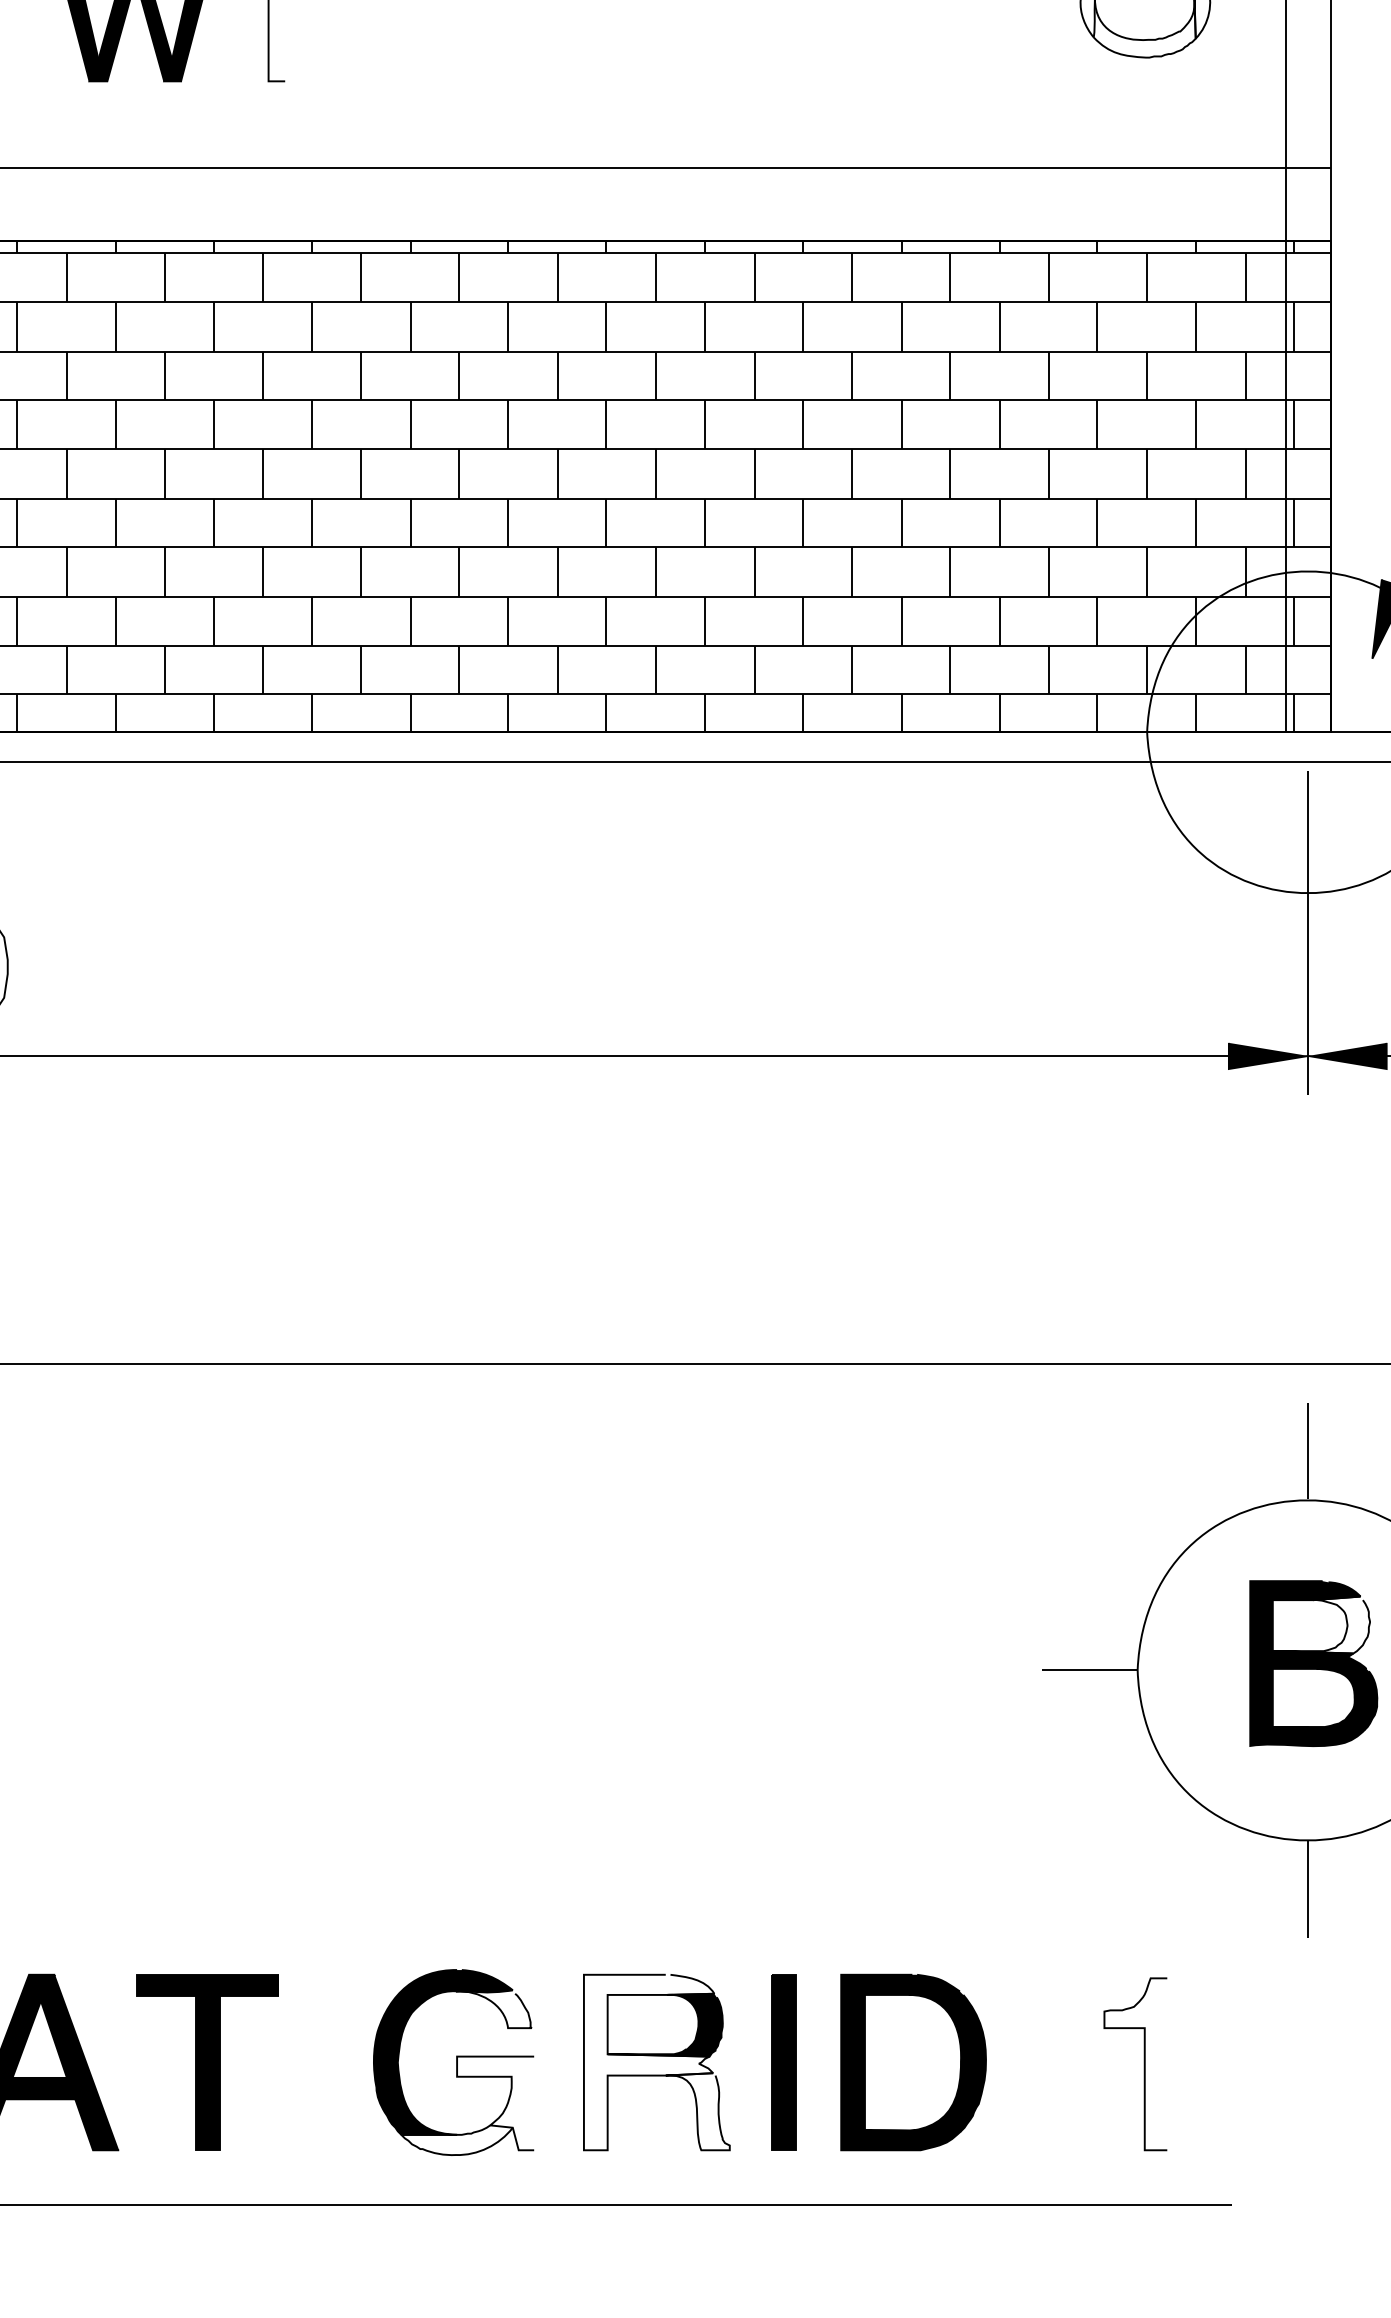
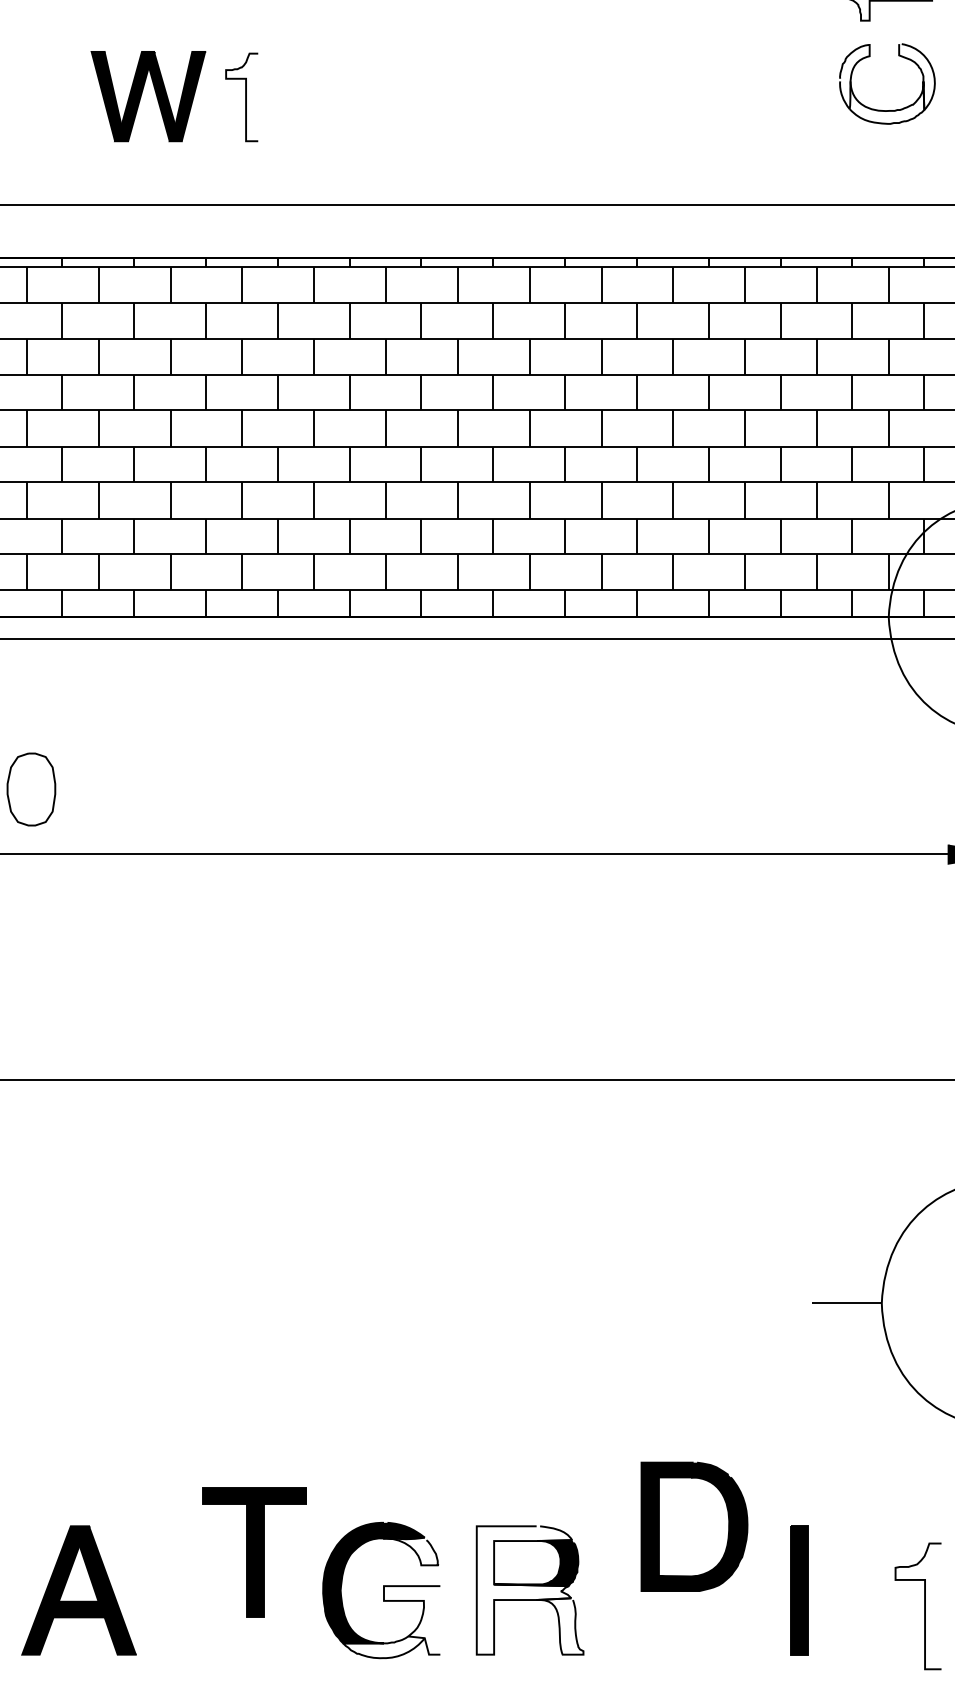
part: (207, 2062) -> (254, 1552), moved
part: (783, 2062) -> (799, 1590), moved
part: (913, 2062) -> (694, 1526), moved
curve: (1143, 2064) -> (924, 1606), moved

